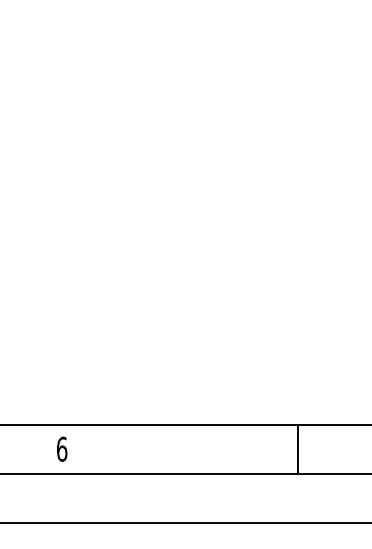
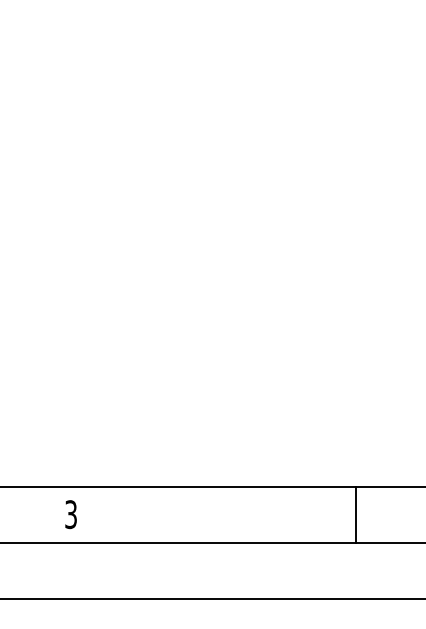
text: (62, 449) -> (71, 514), 6 -> 3
line: (298, 449) -> (356, 514), moved

